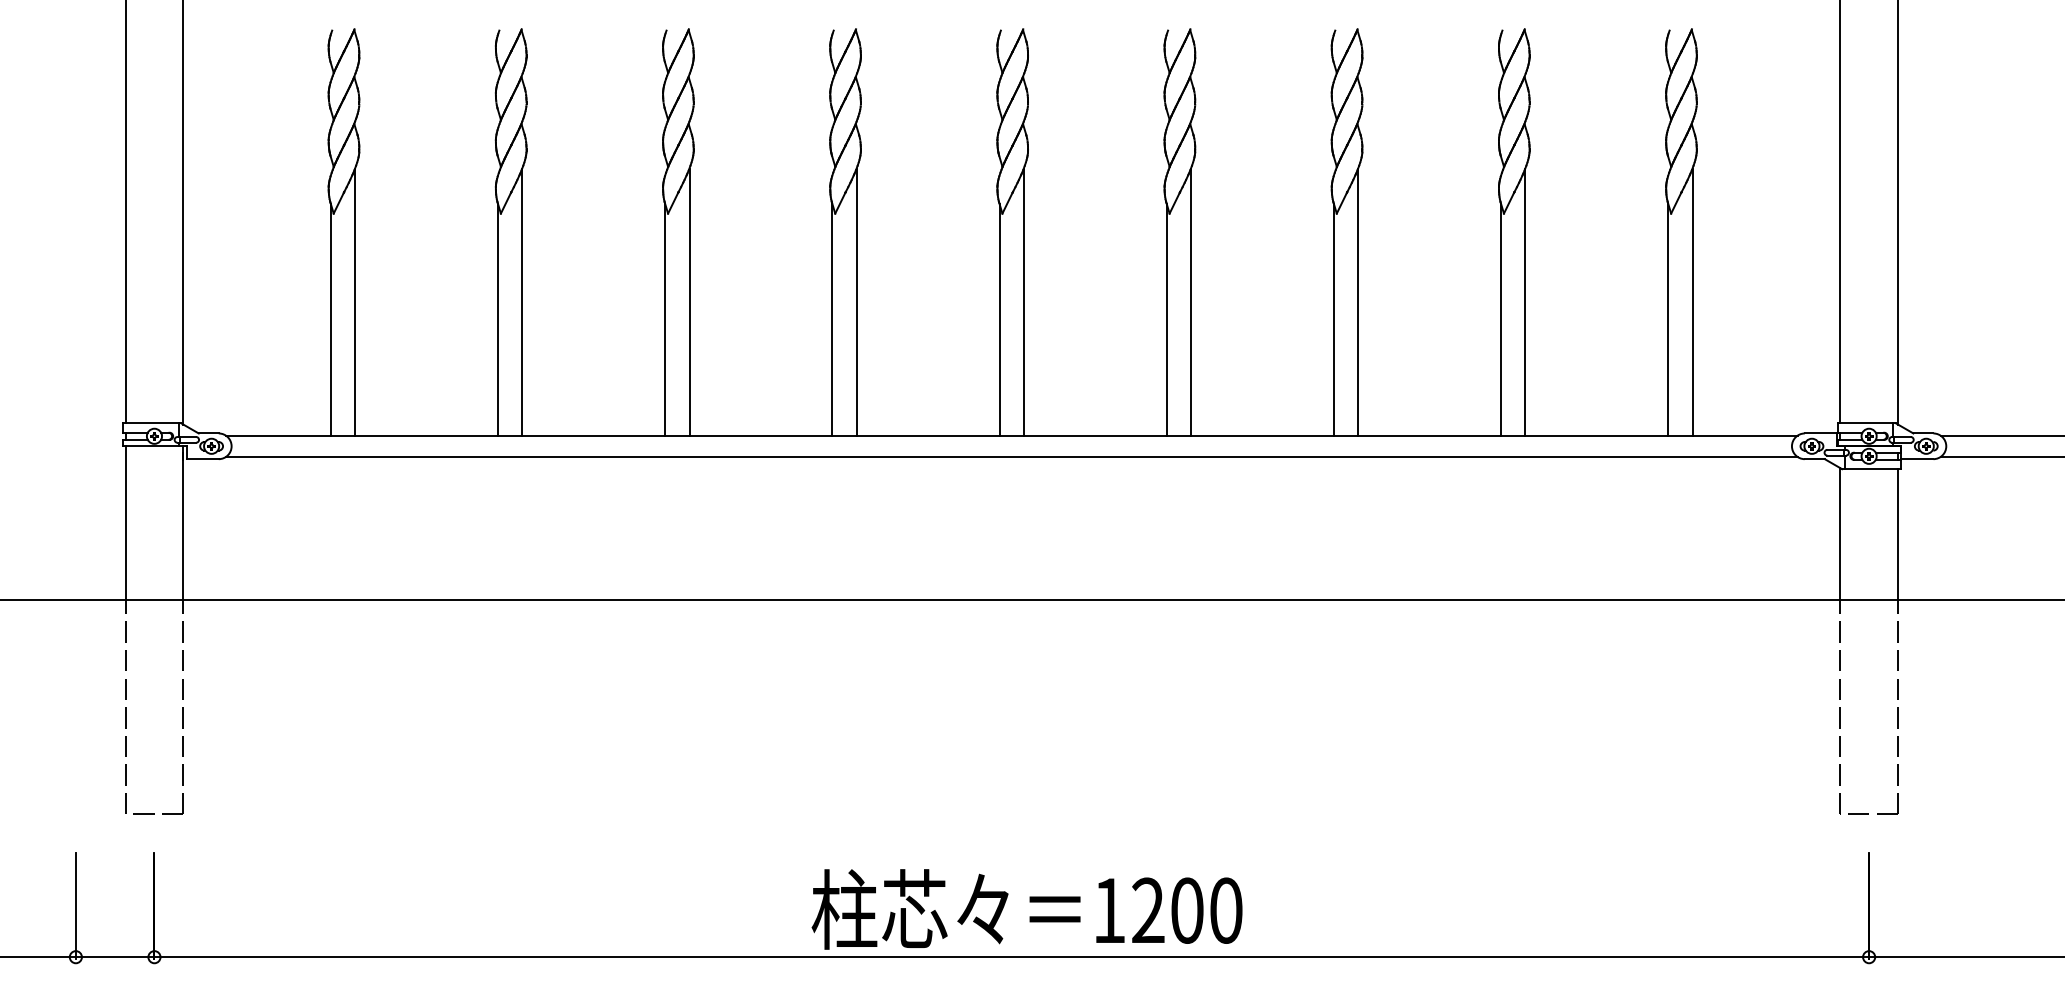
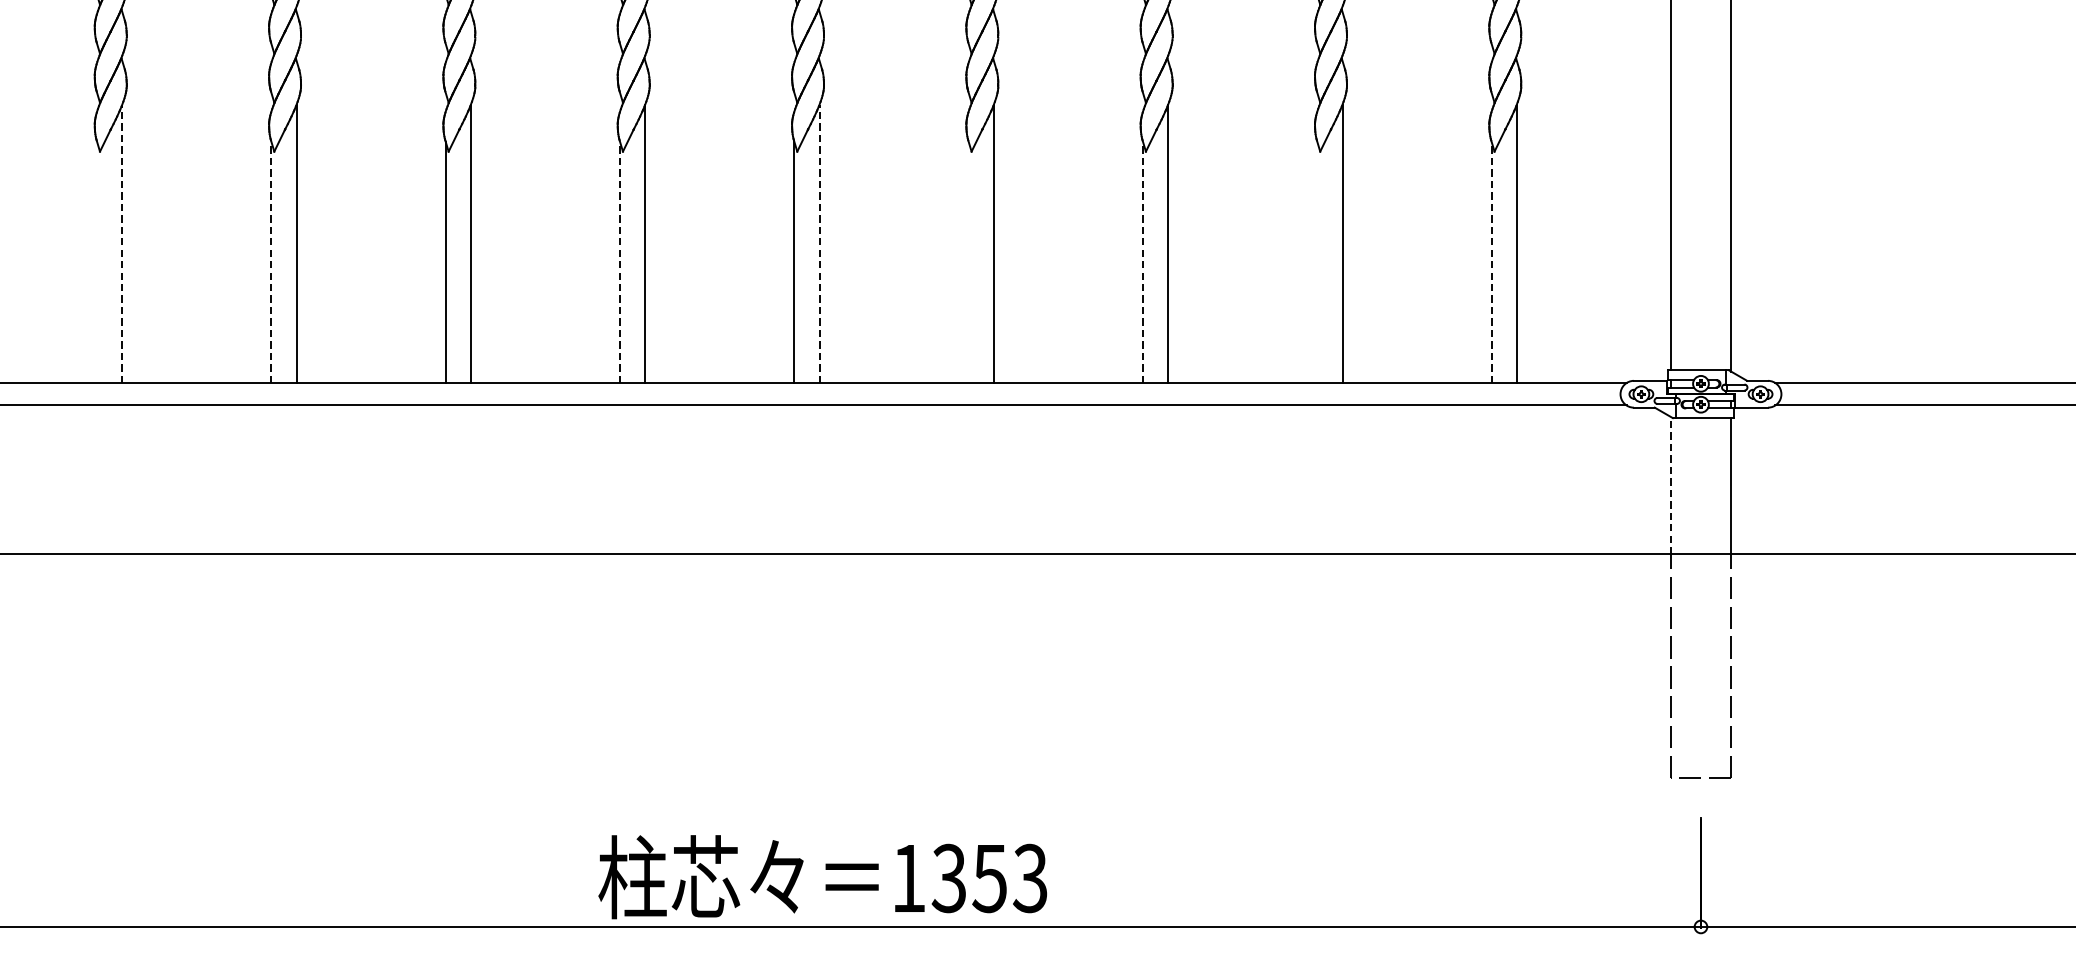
line: (355, 301) -> (122, 243), solid -> dashed
line: (1023, 301) -> (819, 243), solid -> dashed
line: (330, 319) -> (96, 262), removed
line: (498, 319) -> (271, 262), solid -> dashed
line: (832, 319) -> (620, 262), solid -> dashed
line: (1166, 319) -> (968, 262), removed
line: (1334, 319) -> (1143, 262), solid -> dashed
line: (1501, 319) -> (1317, 262), removed
line: (1668, 319) -> (1491, 262), solid -> dashed
line: (1840, 533) -> (1671, 485), solid -> dashed
text: (1186, 910) -> (989, 878), 1200 -> 1353

